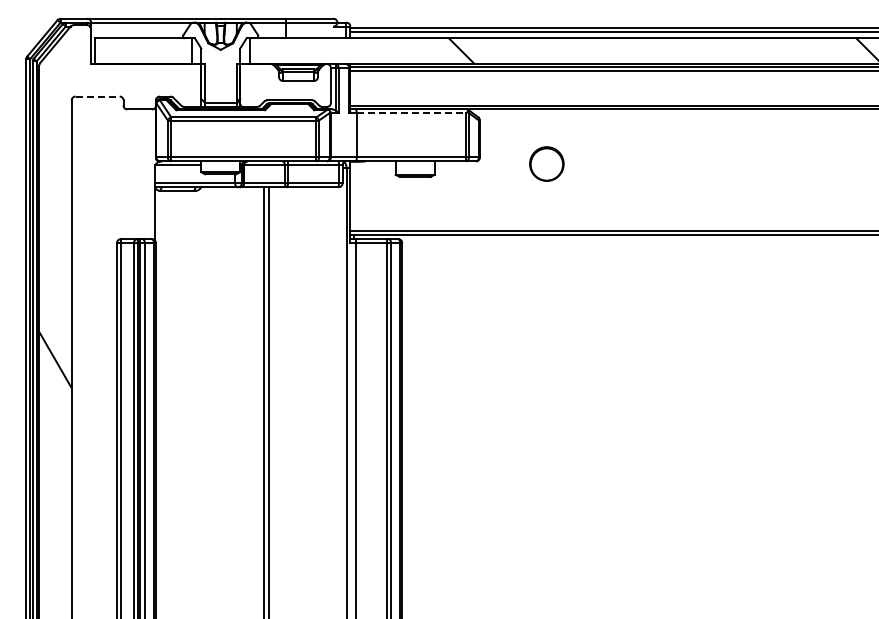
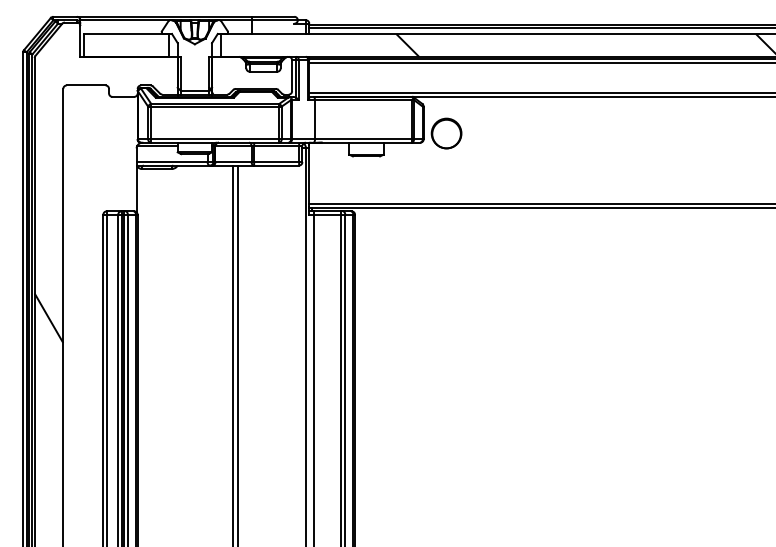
line: (98, 96) -> (86, 85), dashed -> solid
line: (411, 113) -> (363, 100), dashed -> solid
circle: (546, 163) -> (446, 133), moved

